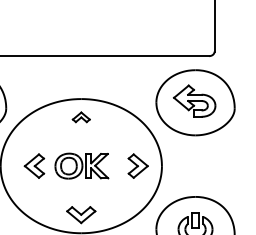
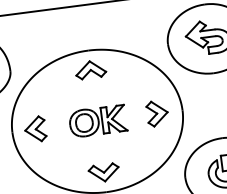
part: (81, 117) -> (91, 70), size x1.67
part: (34, 165) -> (35, 128), moved

